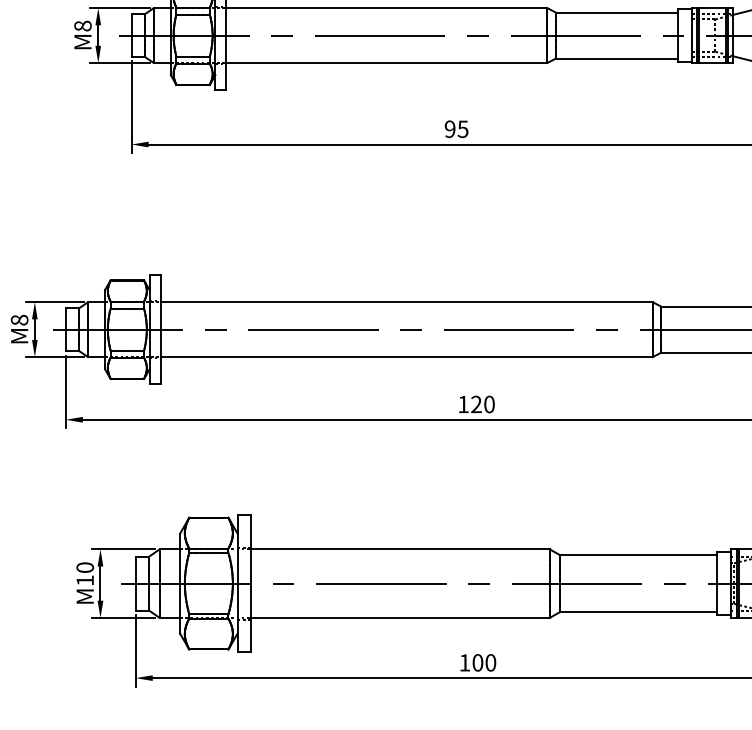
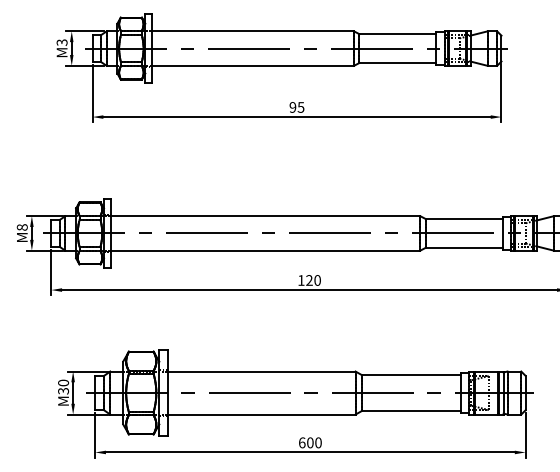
text: (81, 25) -> (61, 42), 8 -> 3
text: (85, 581) -> (63, 391), 10 -> 30
text: (465, 662) -> (302, 442), 100 -> 600

